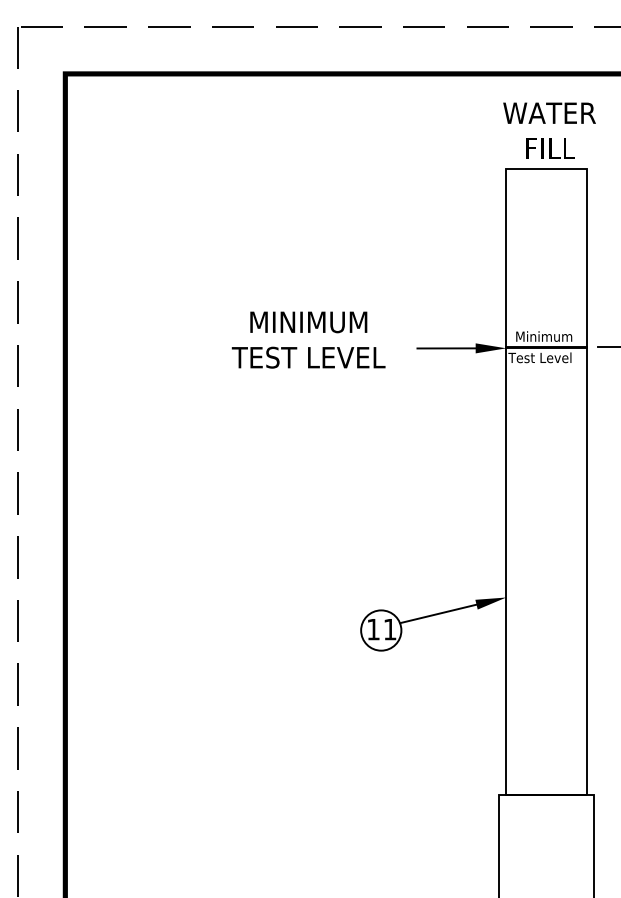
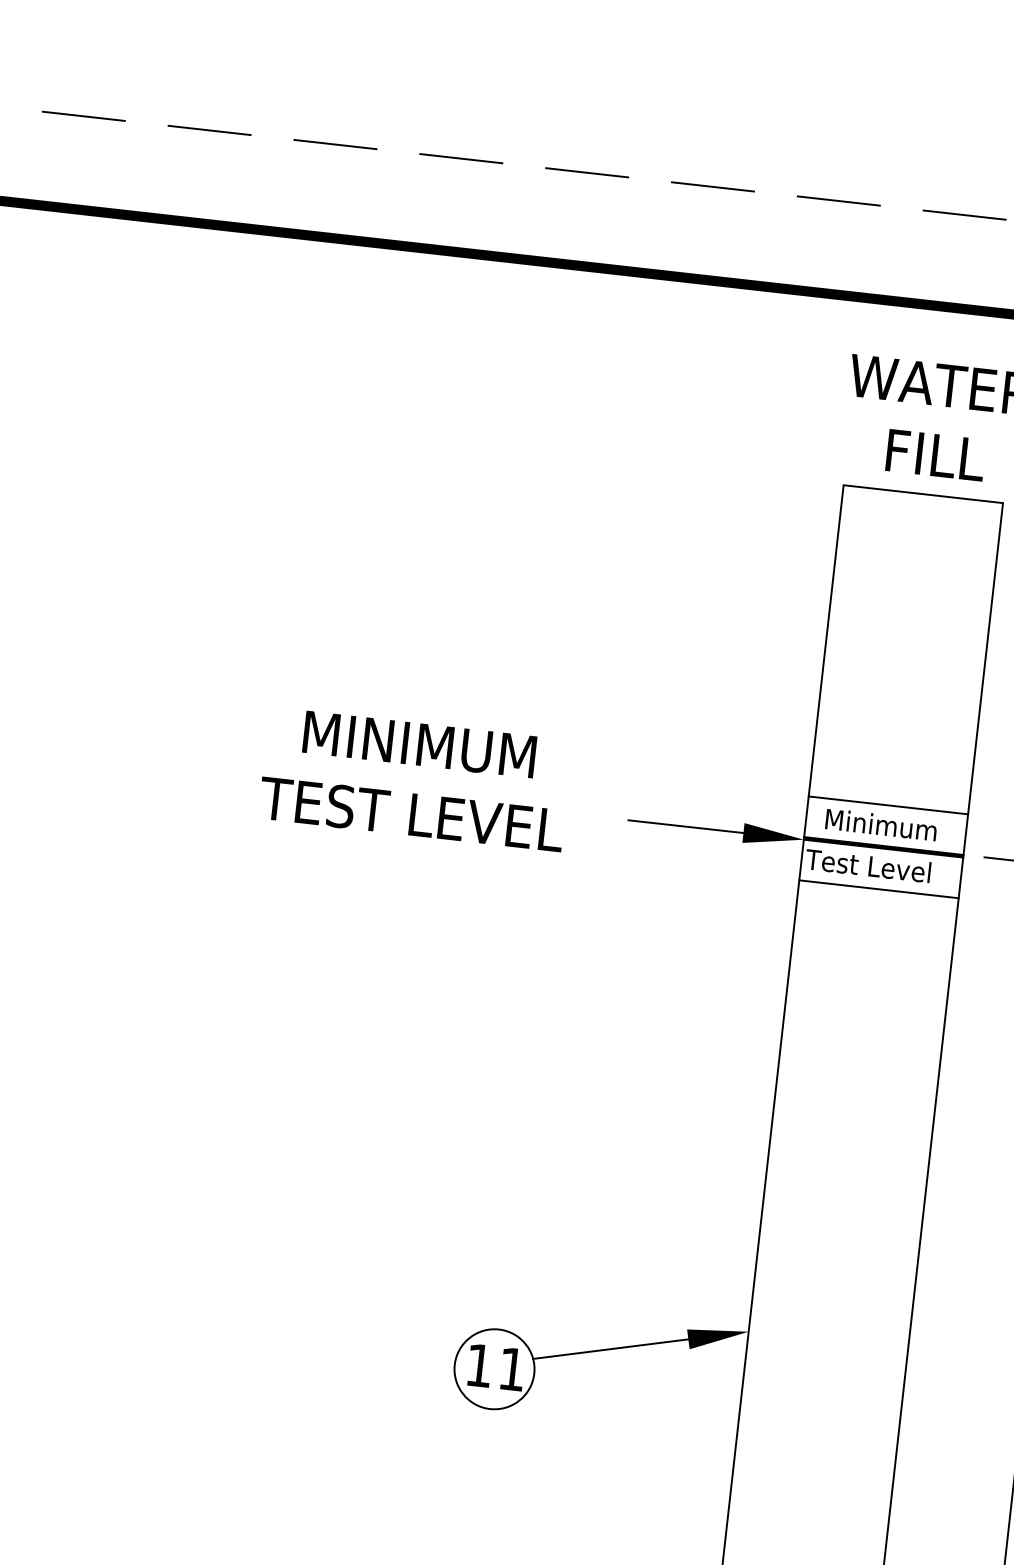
line: (546, 326) -> (888, 805), added
line: (546, 368) -> (878, 888), added

